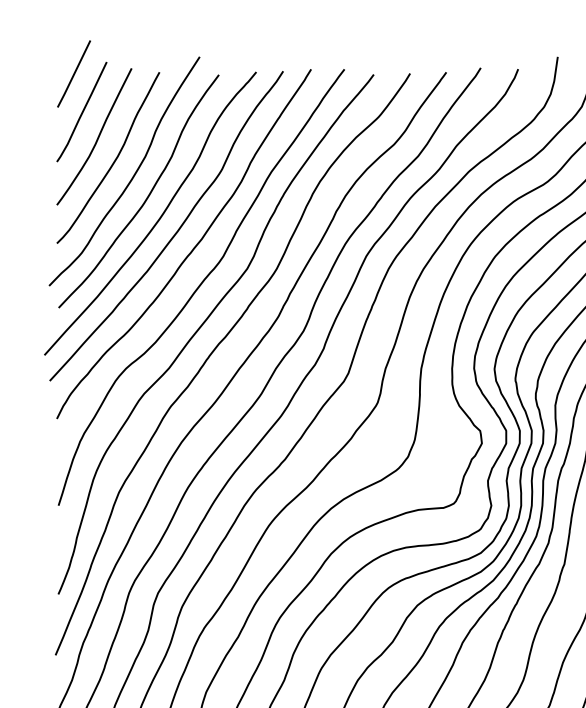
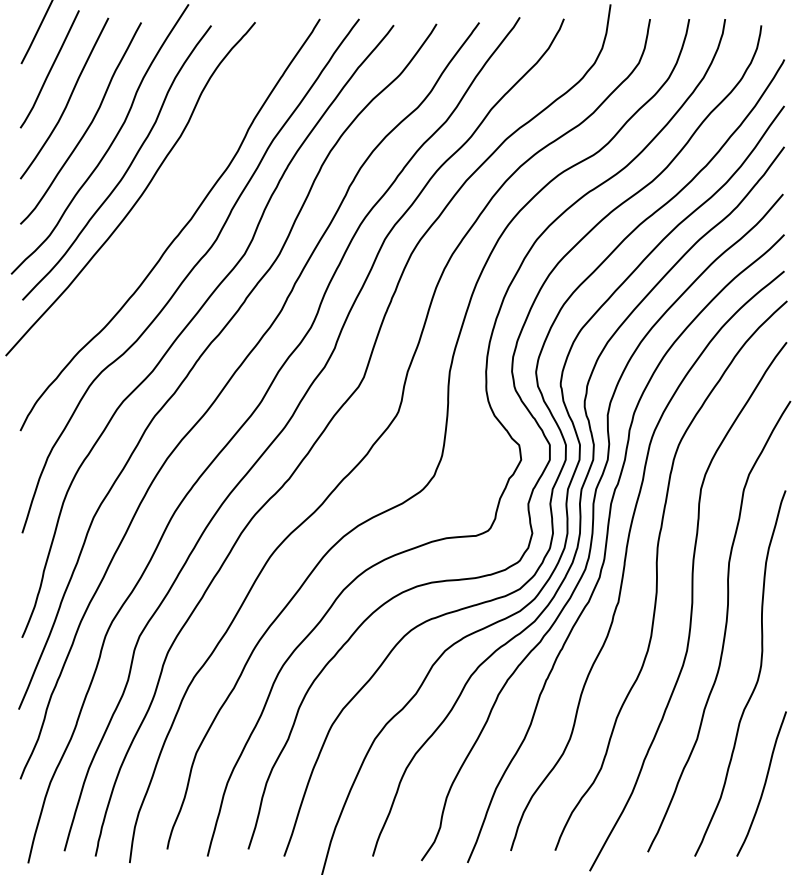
curve: (176, 230) -> (161, 209), removed

